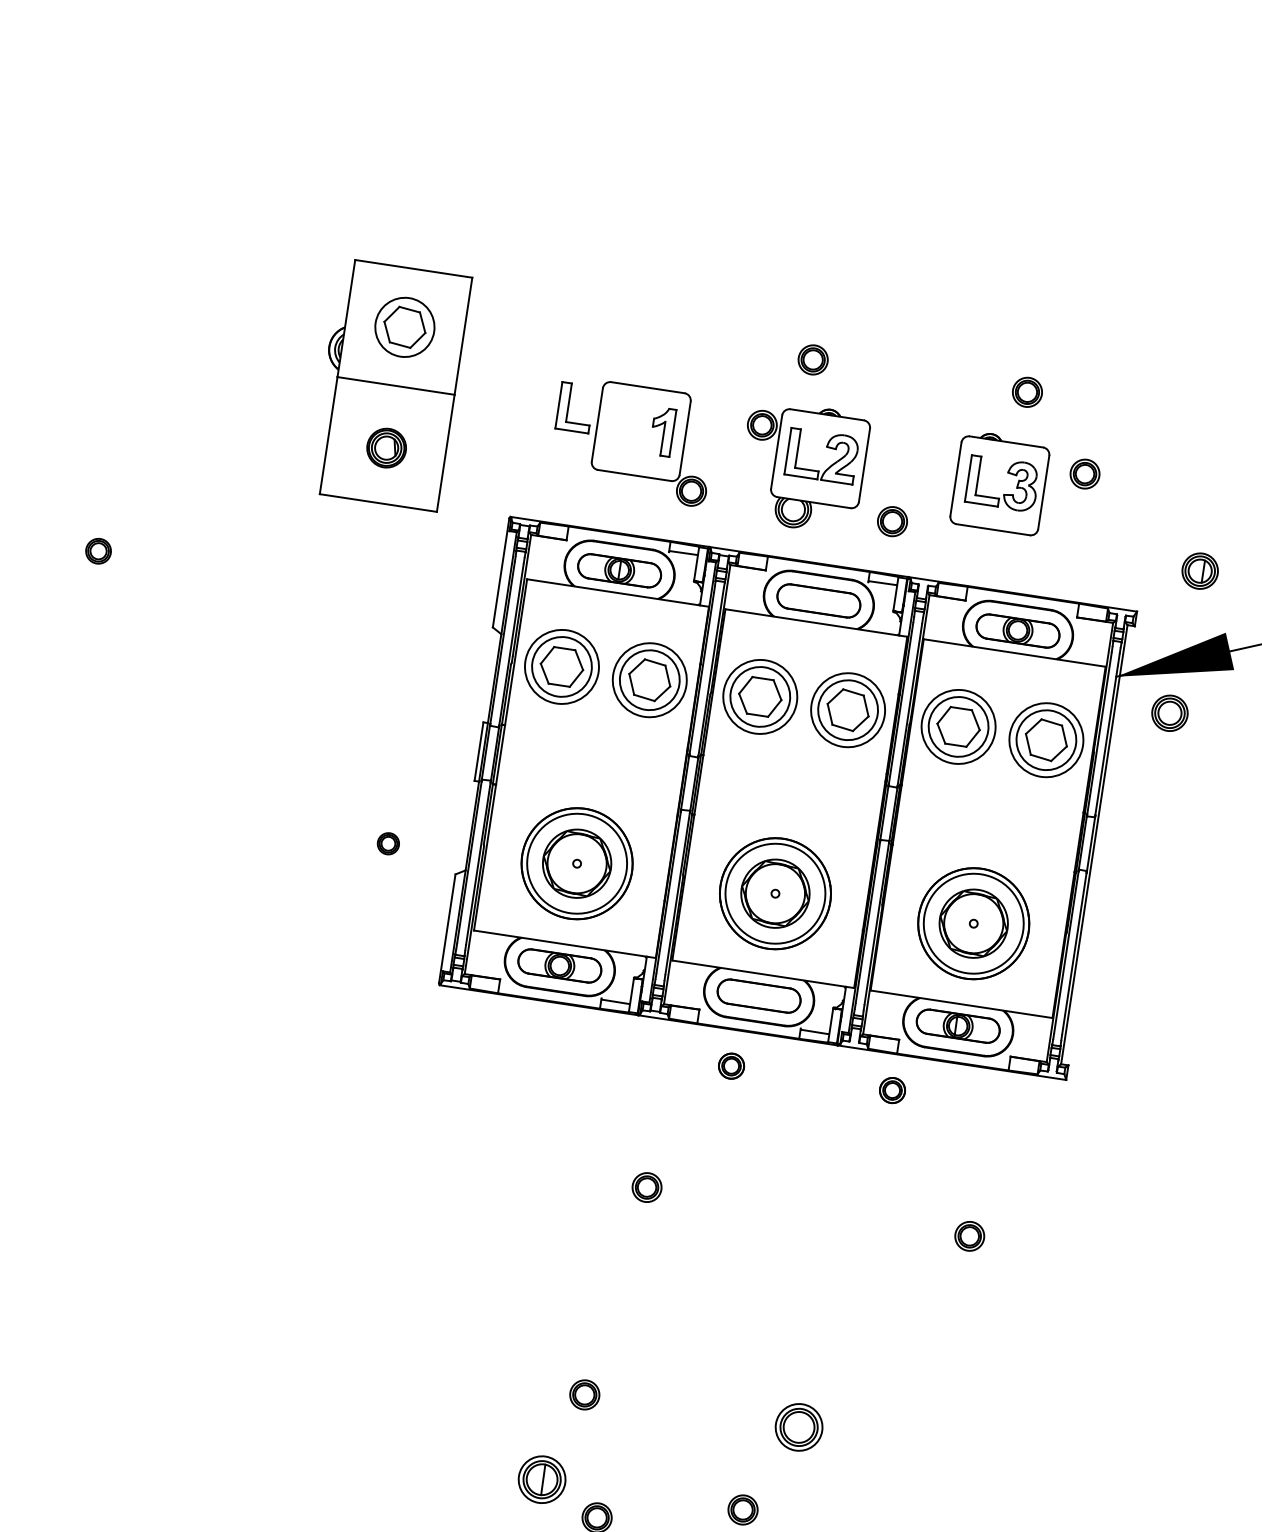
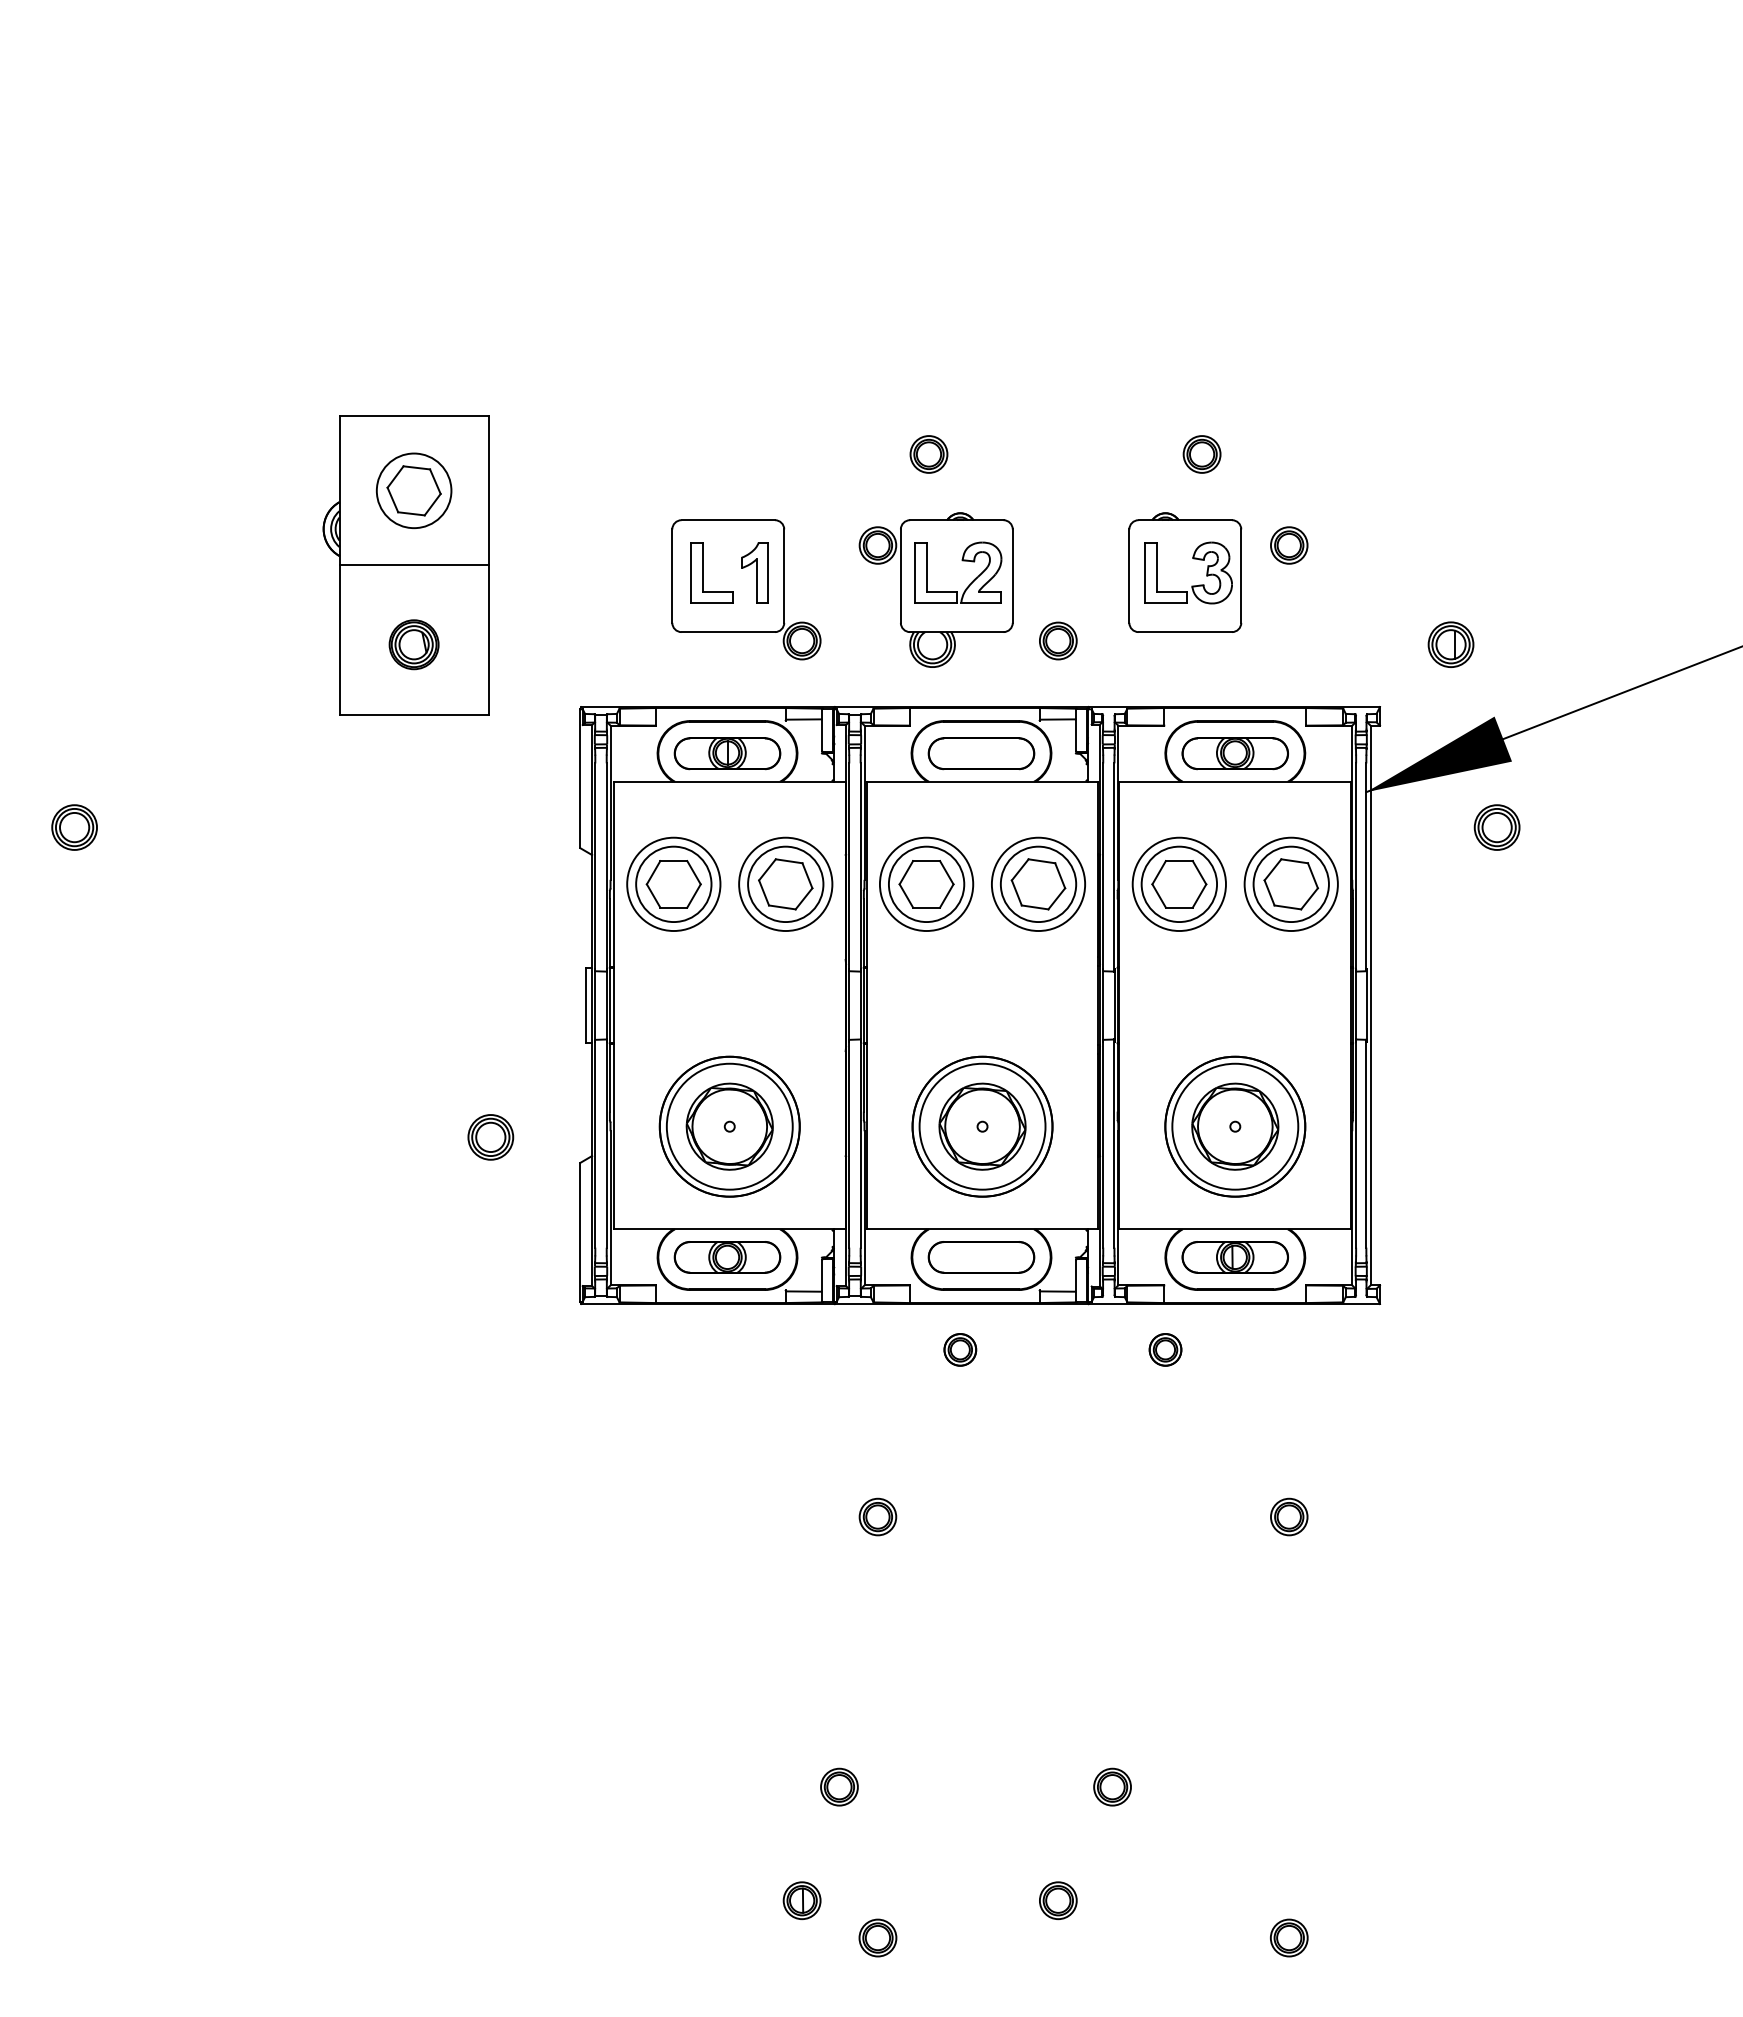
part: (569, 406) -> (703, 572), moved
part: (98, 551) -> (74, 827), size x1.43
part: (1169, 713) -> (1496, 827), moved
part: (388, 843) -> (490, 1137), size x1.67
part: (799, 1426) -> (1112, 1786), size x0.62
part: (541, 1479) -> (801, 1900), size x0.62

